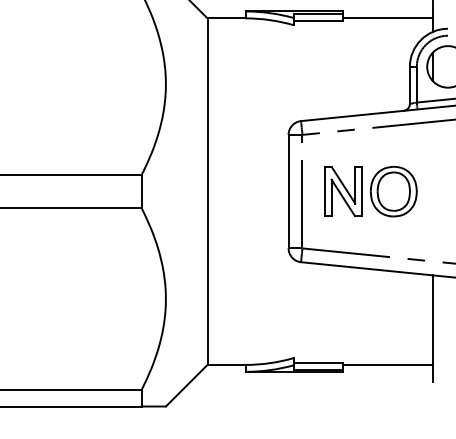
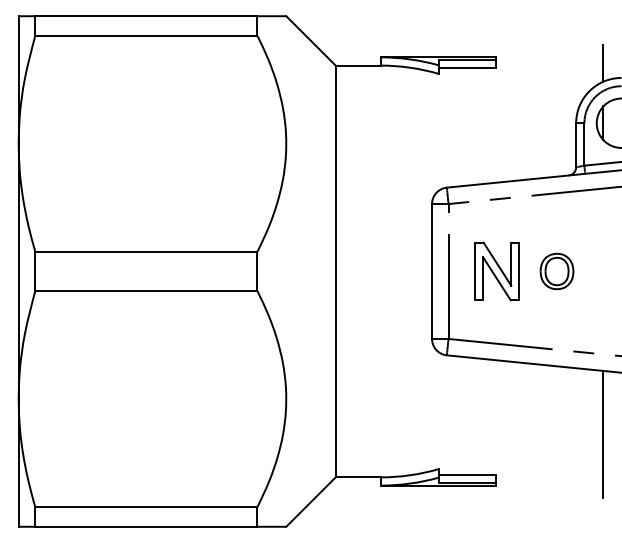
line: (387, 18) -> (549, 65), removed
part: (393, 191) -> (556, 271), size x0.6
line: (387, 365) -> (549, 477), removed

